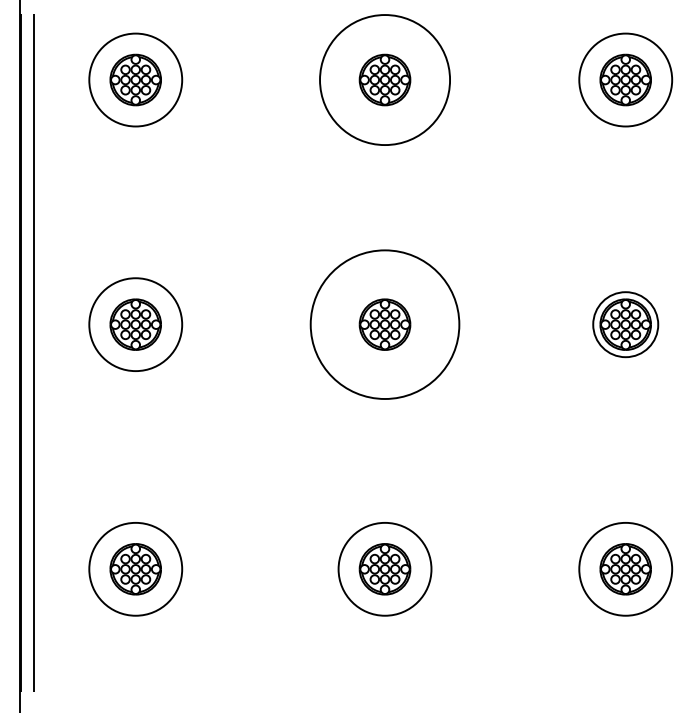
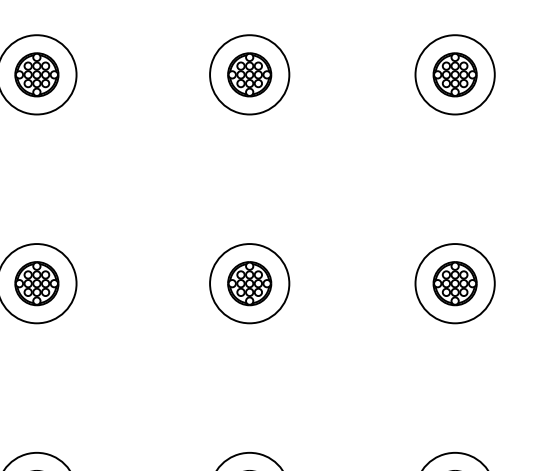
circle: (384, 79) -> (249, 74), size x0.71
circle: (384, 324) -> (249, 283), size x0.62
circle: (625, 324) -> (454, 283), size x1.43

